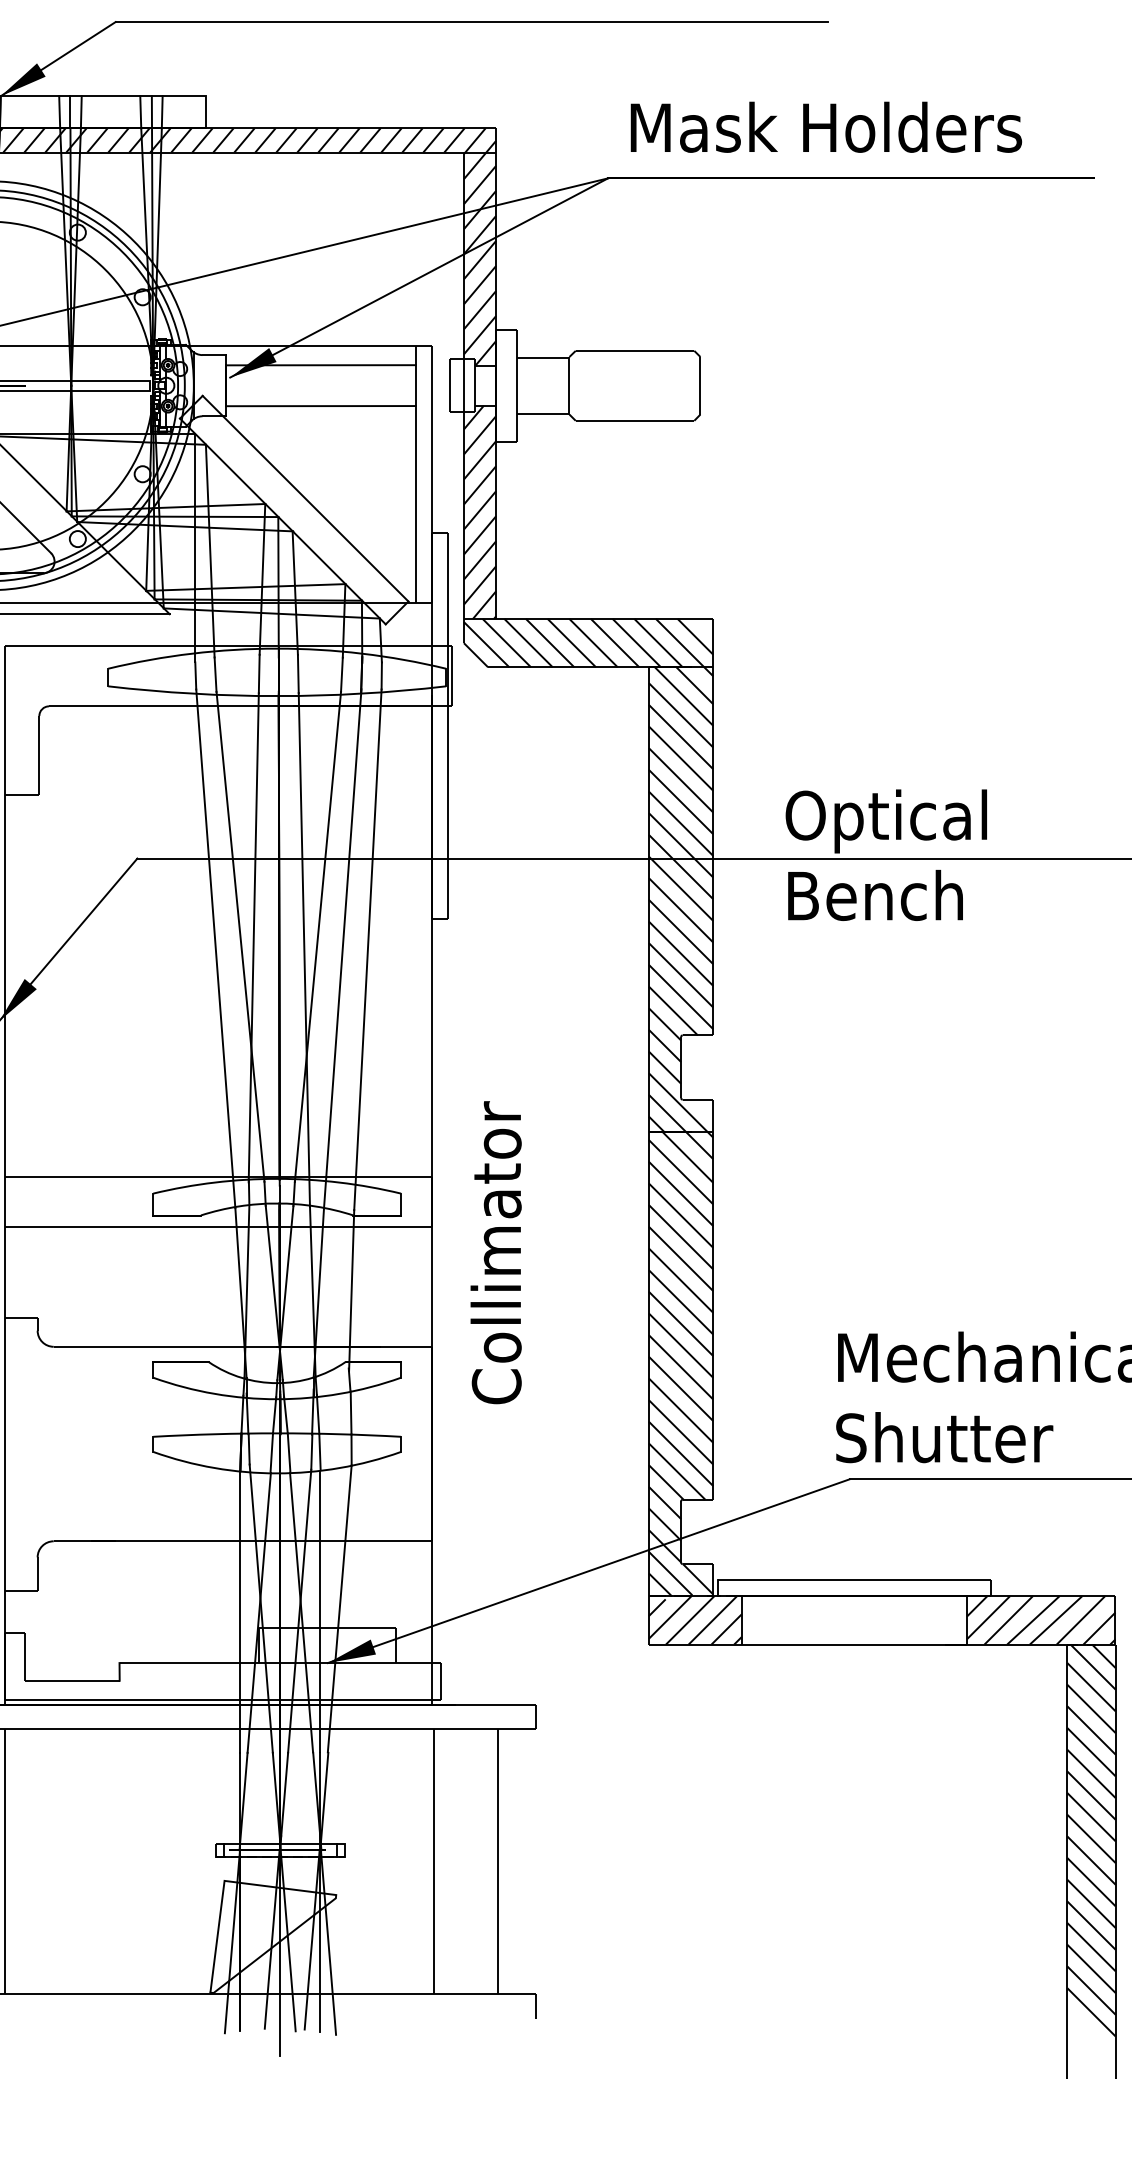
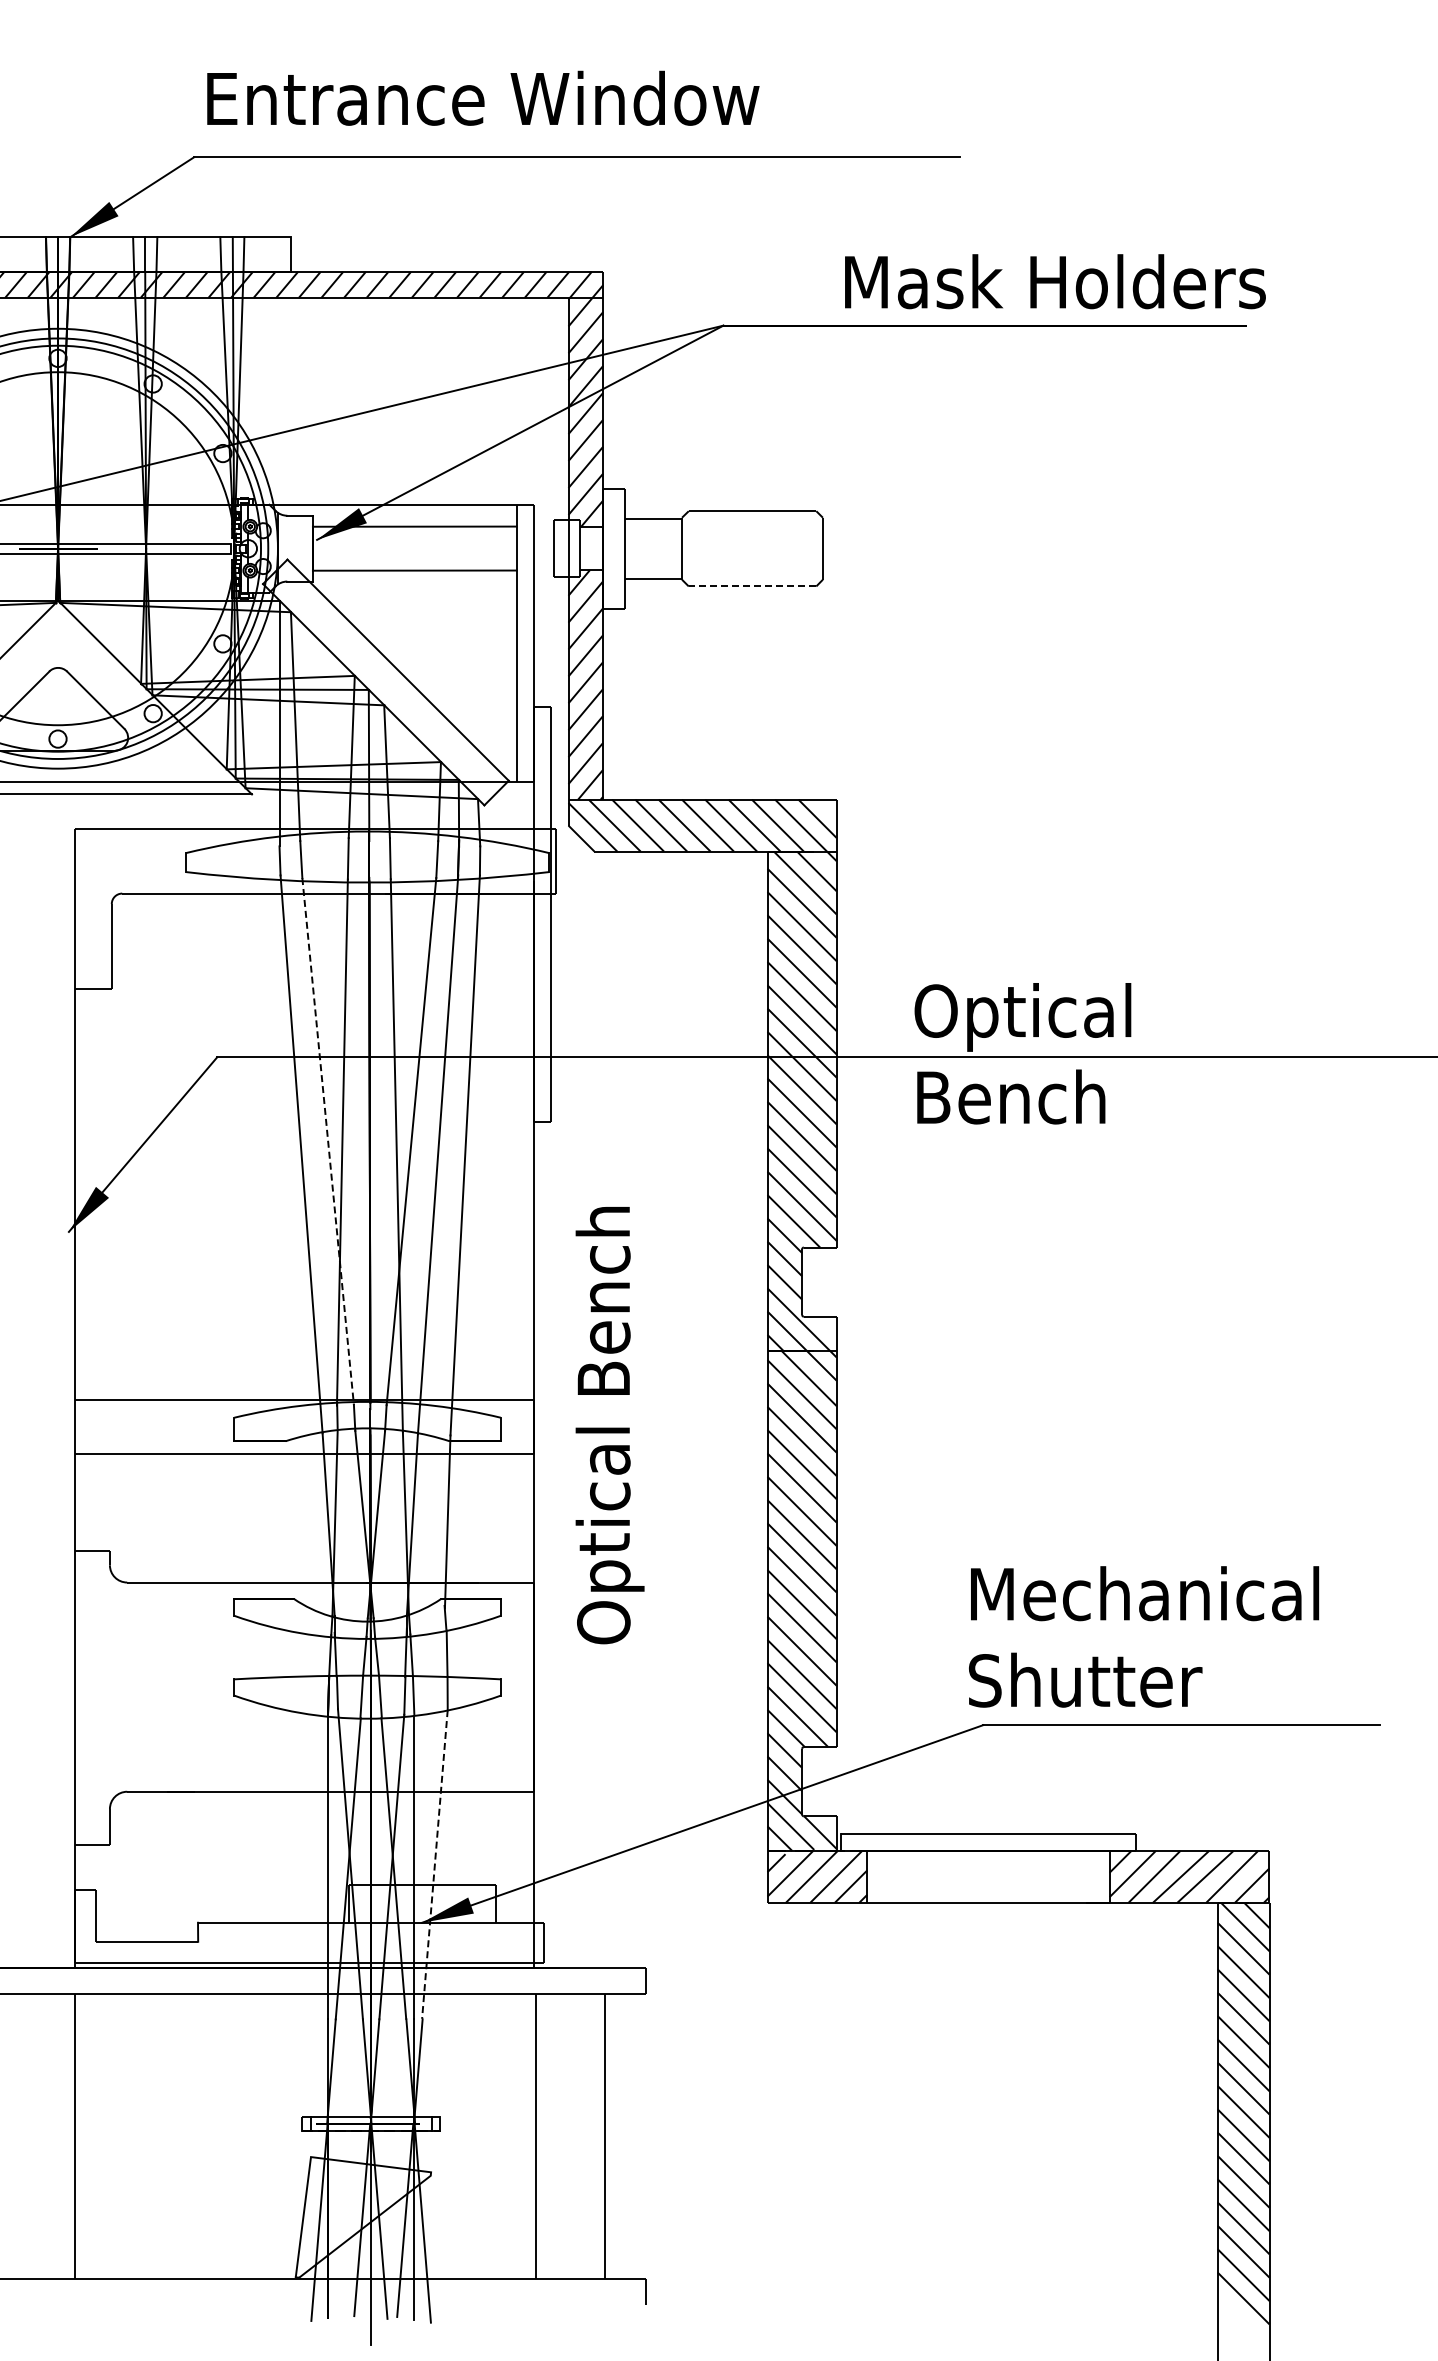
text: (826, 127) -> (1055, 281), moved
line: (634, 420) -> (752, 586), solid -> dashed
line: (240, 936) -> (328, 1141), solid -> dashed
text: (502, 1198) -> (609, 1422), Collimator -> Optical Bench
line: (339, 1608) -> (434, 1864), solid -> dashed

